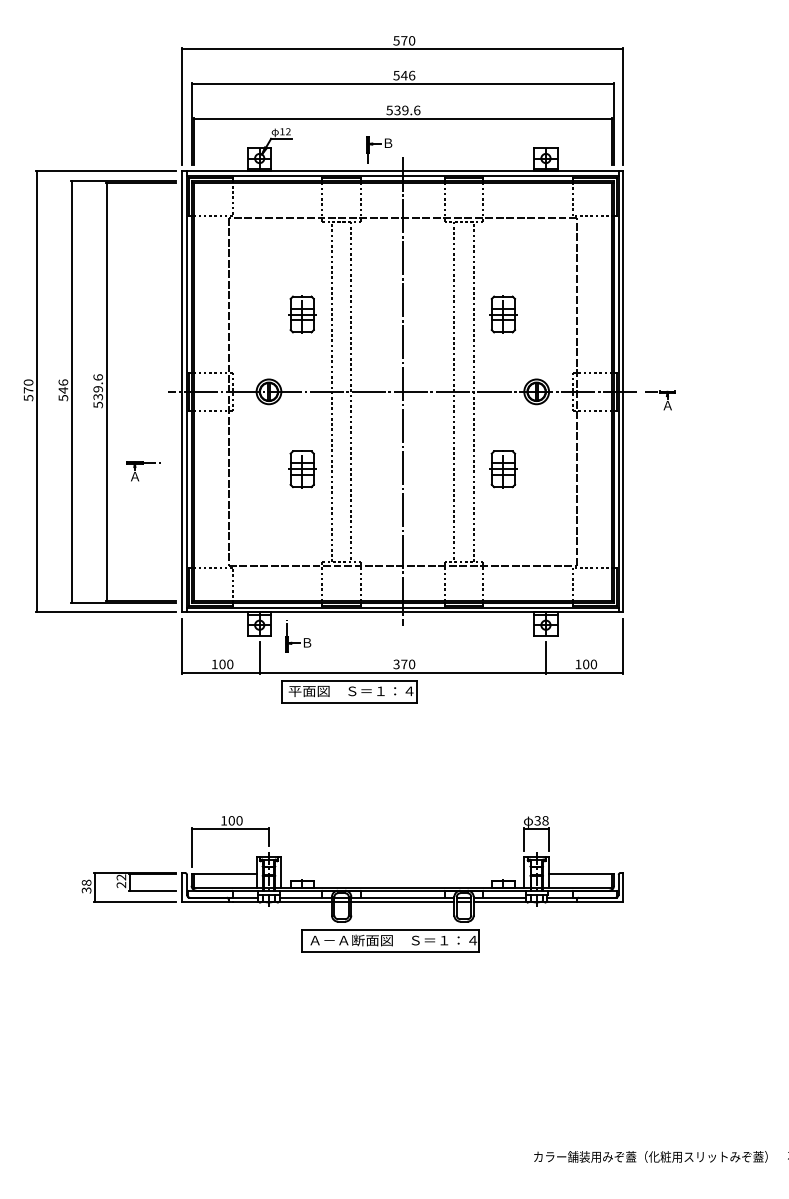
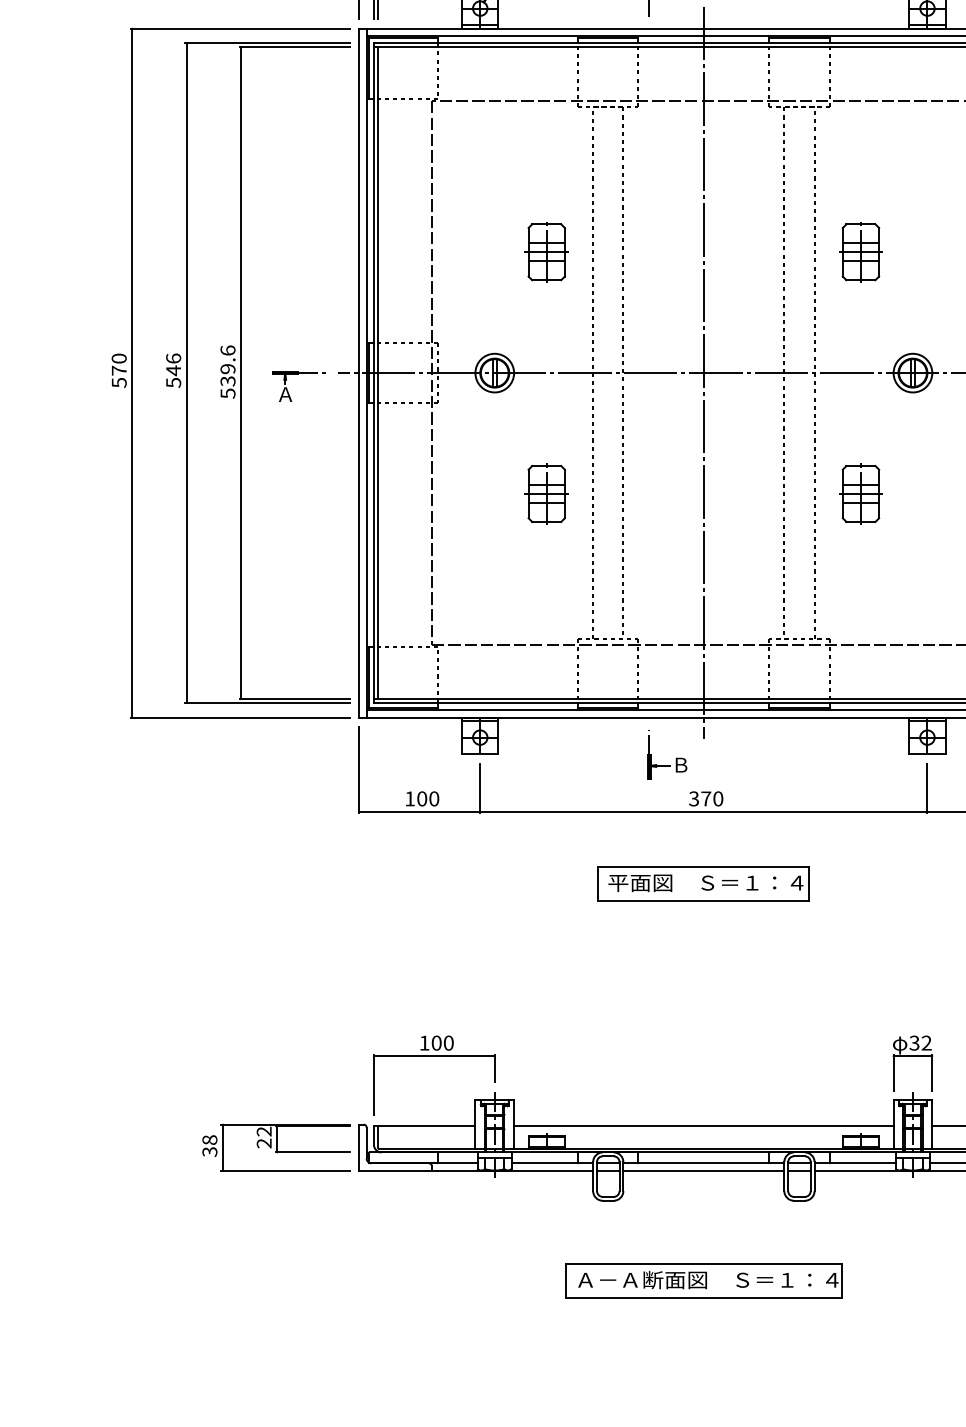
part: (143, 464) -> (298, 375), moved
part: (298, 636) -> (667, 755), moved
part: (349, 691) -> (703, 883), moved
text: (545, 820) -> (926, 1042), 38 -> 32
line: (402, 873) -> (703, 1125), added
part: (390, 940) -> (703, 1280), moved

